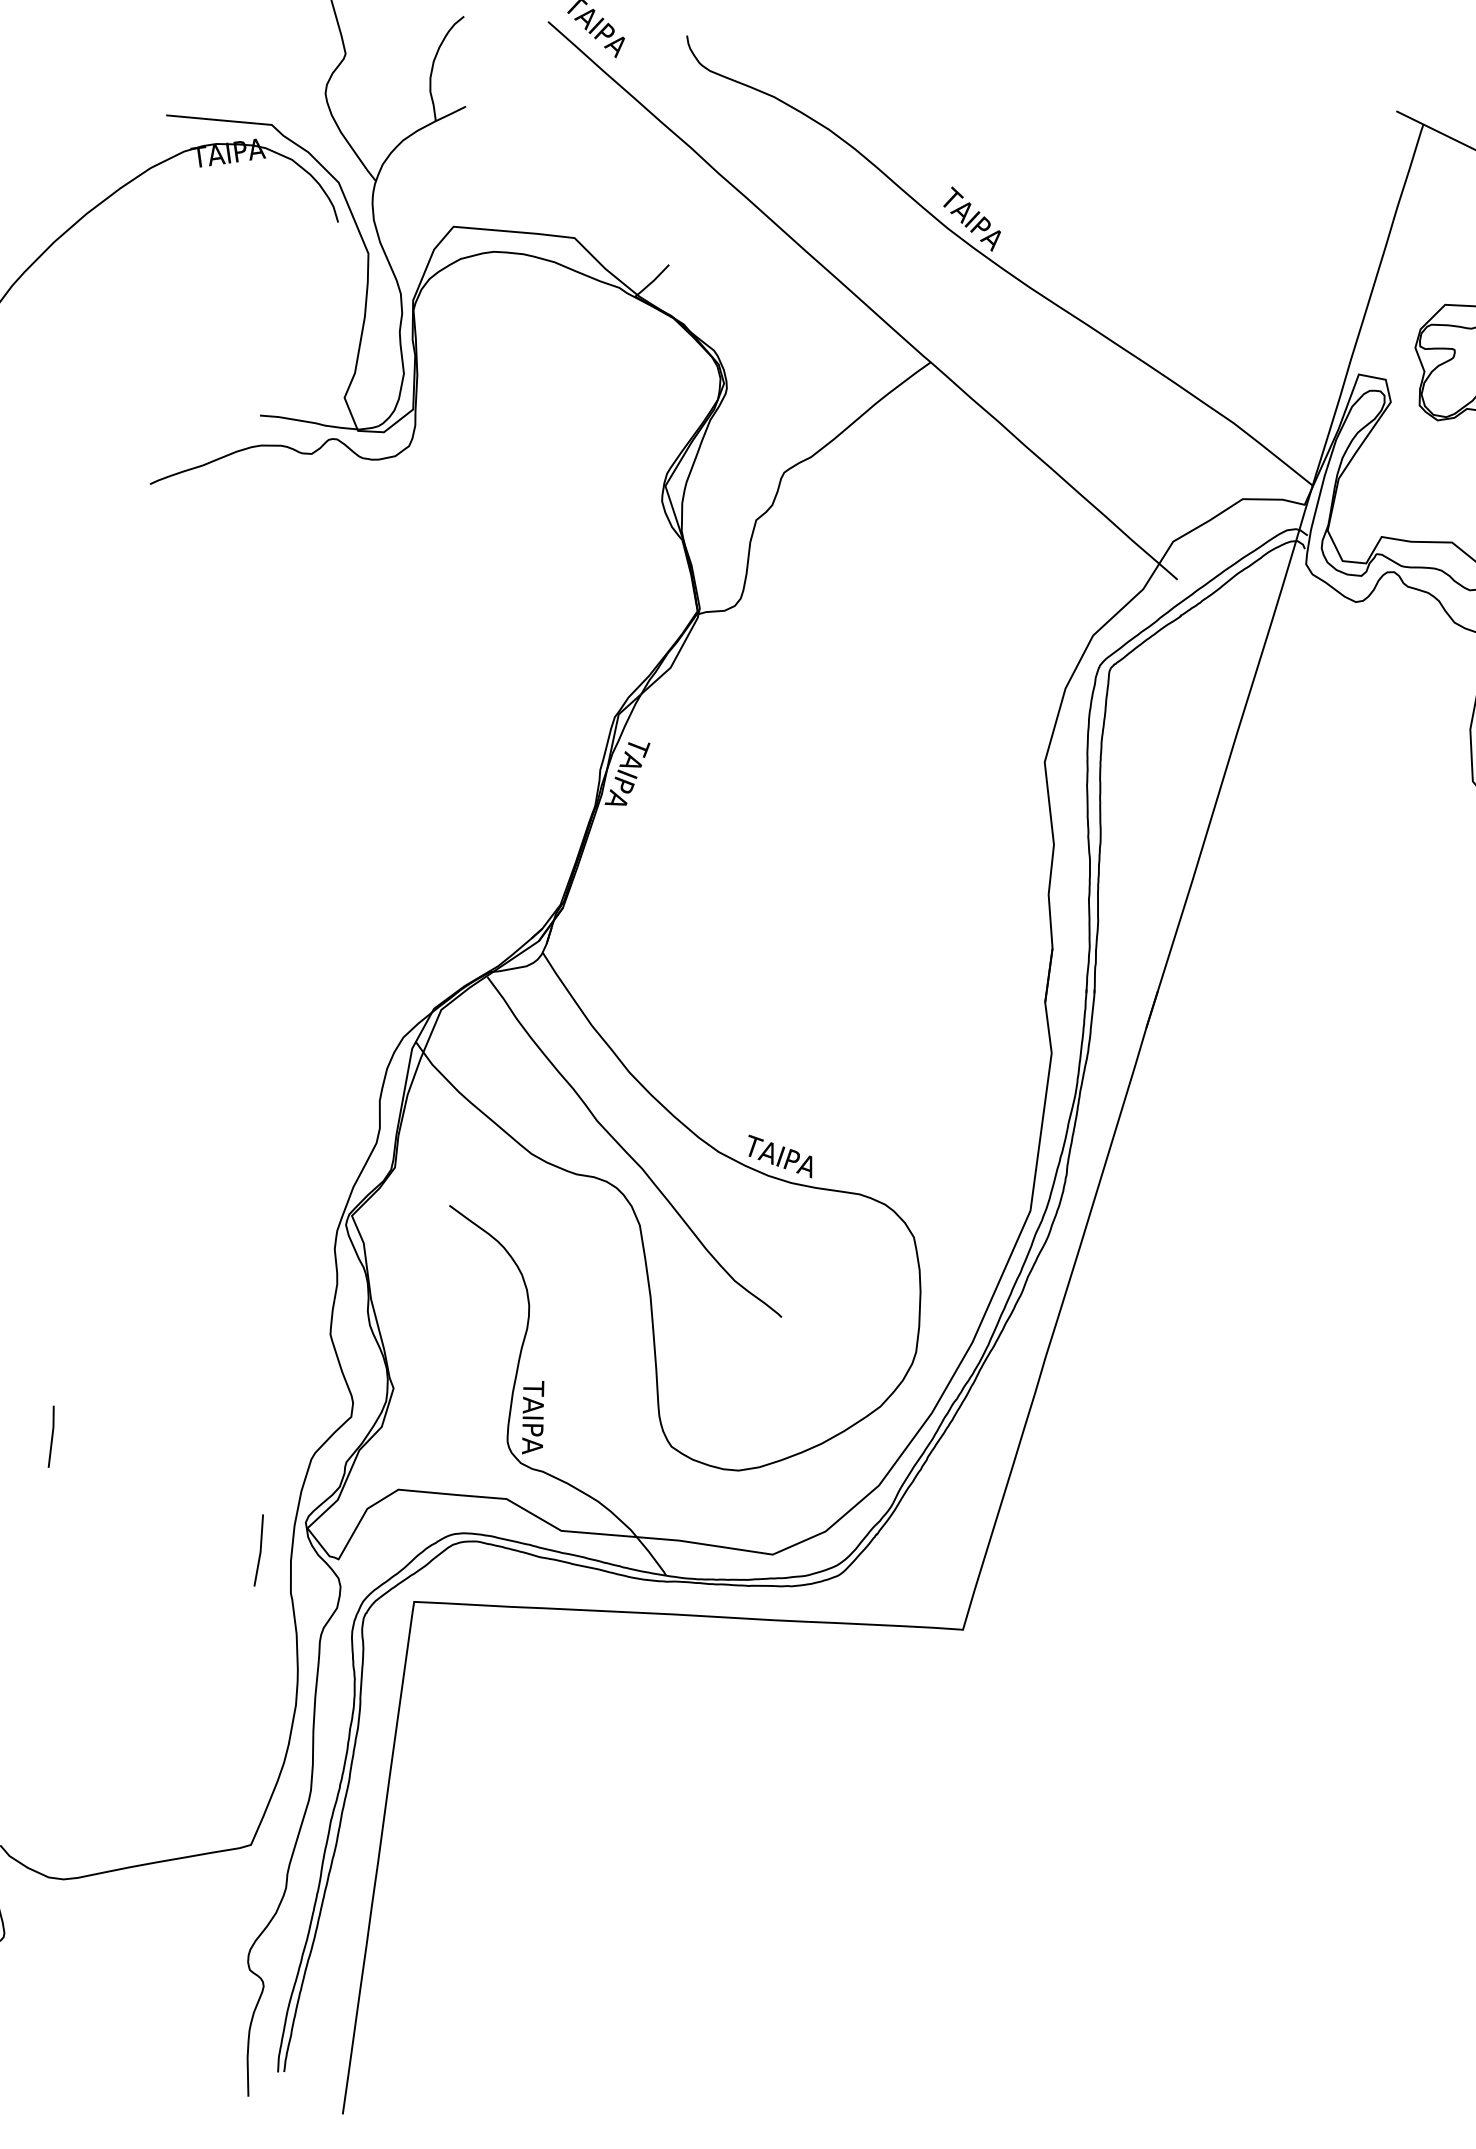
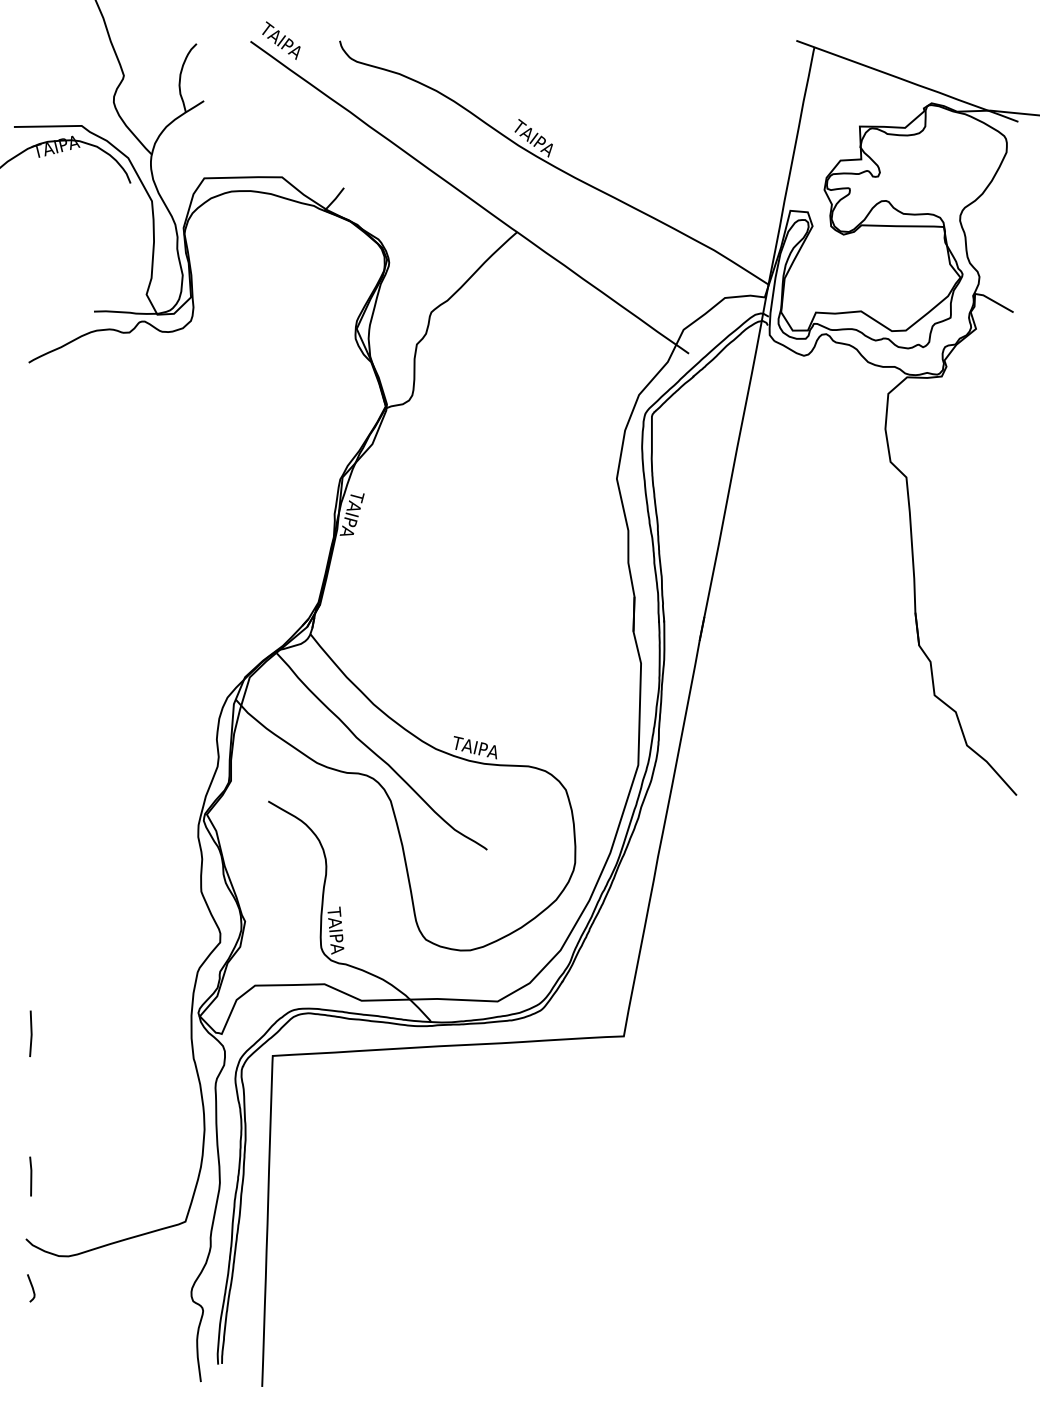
line: (51, 1436) -> (30, 1176), moved
line: (258, 1549) -> (30, 1033), moved

